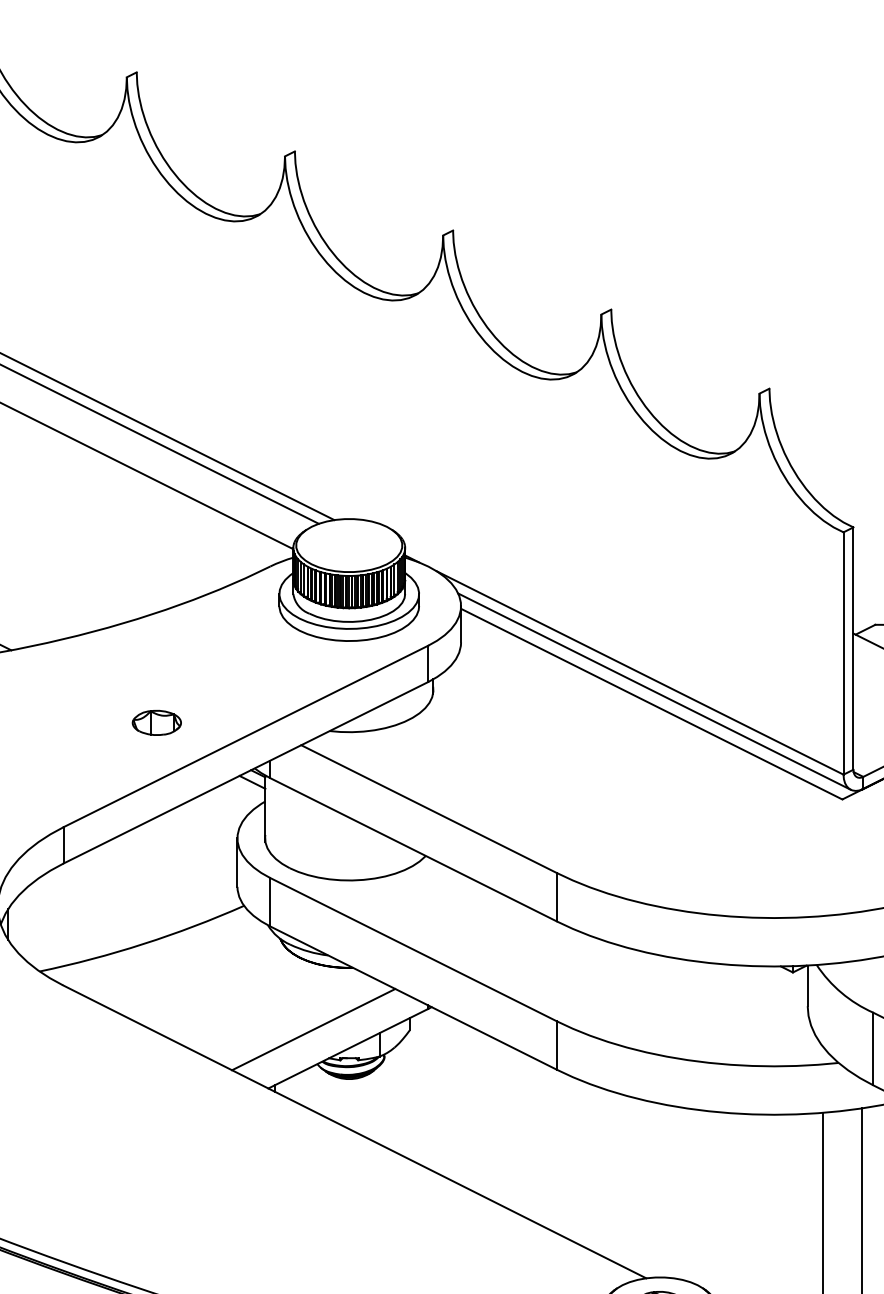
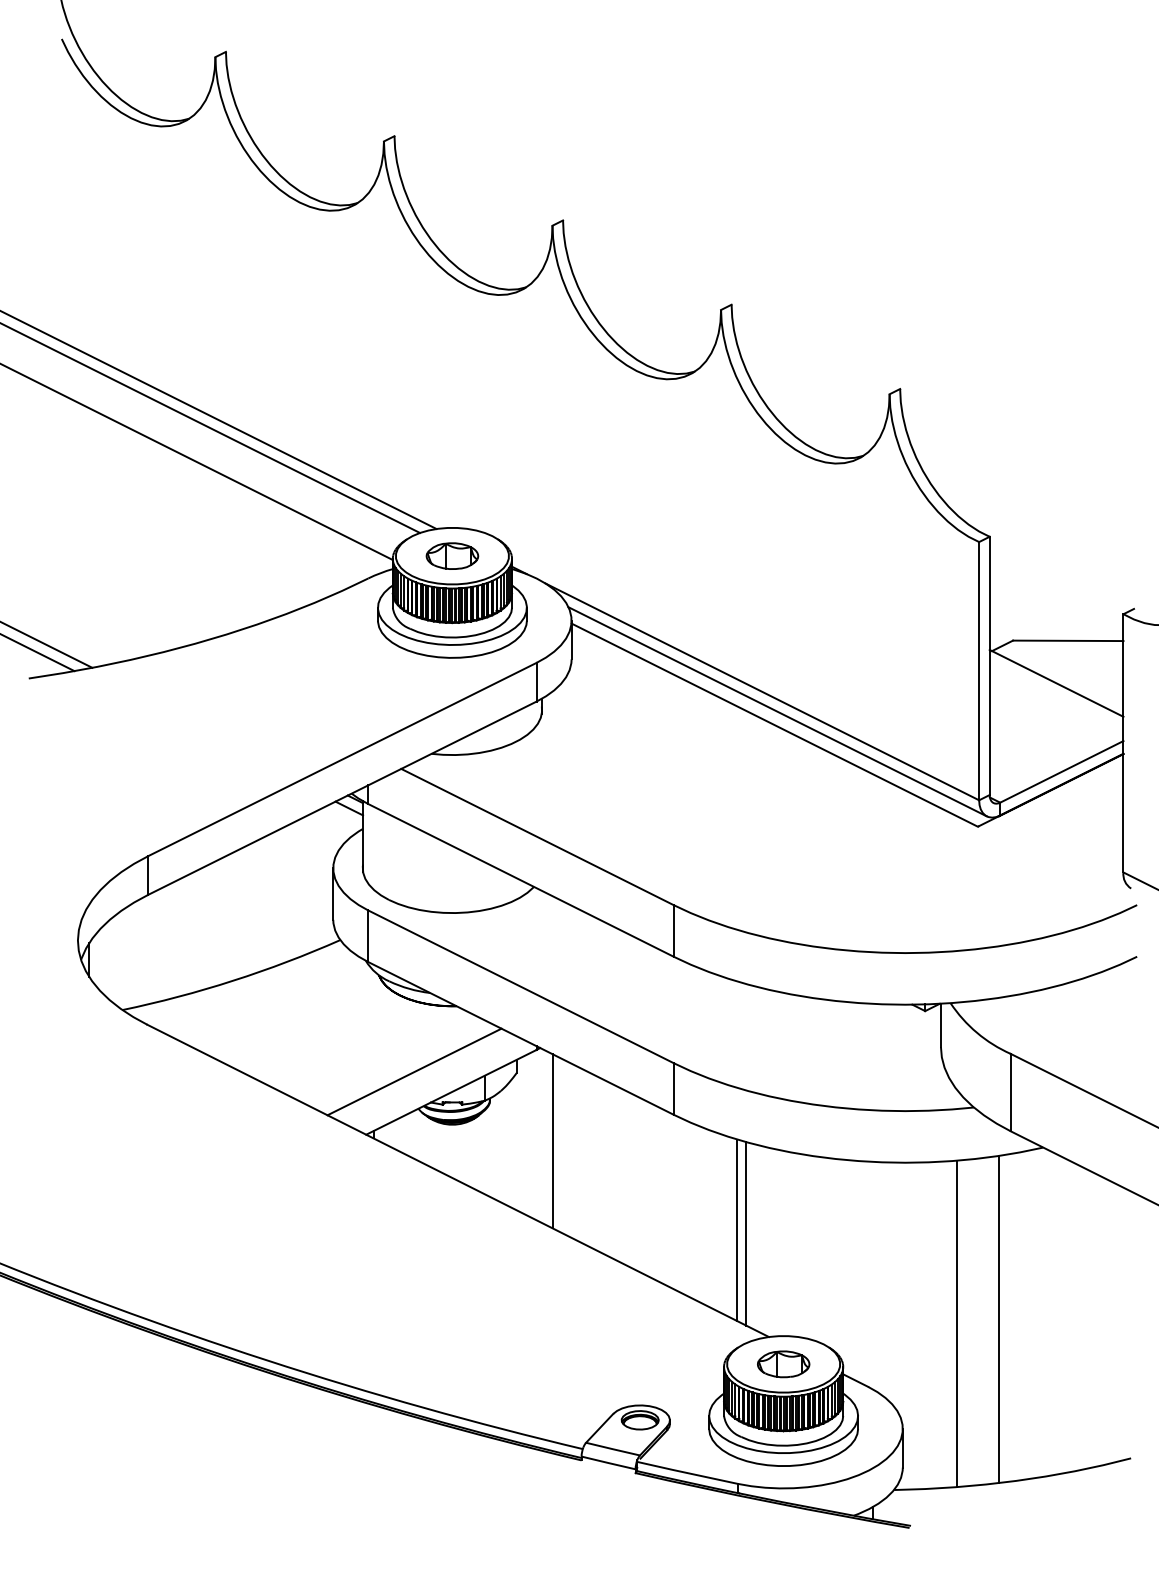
part: (156, 722) -> (452, 555), moved
line: (443, 1094) -> (552, 1141), added
line: (616, 1178) -> (737, 1230), added
line: (625, 1181) -> (746, 1233), added

